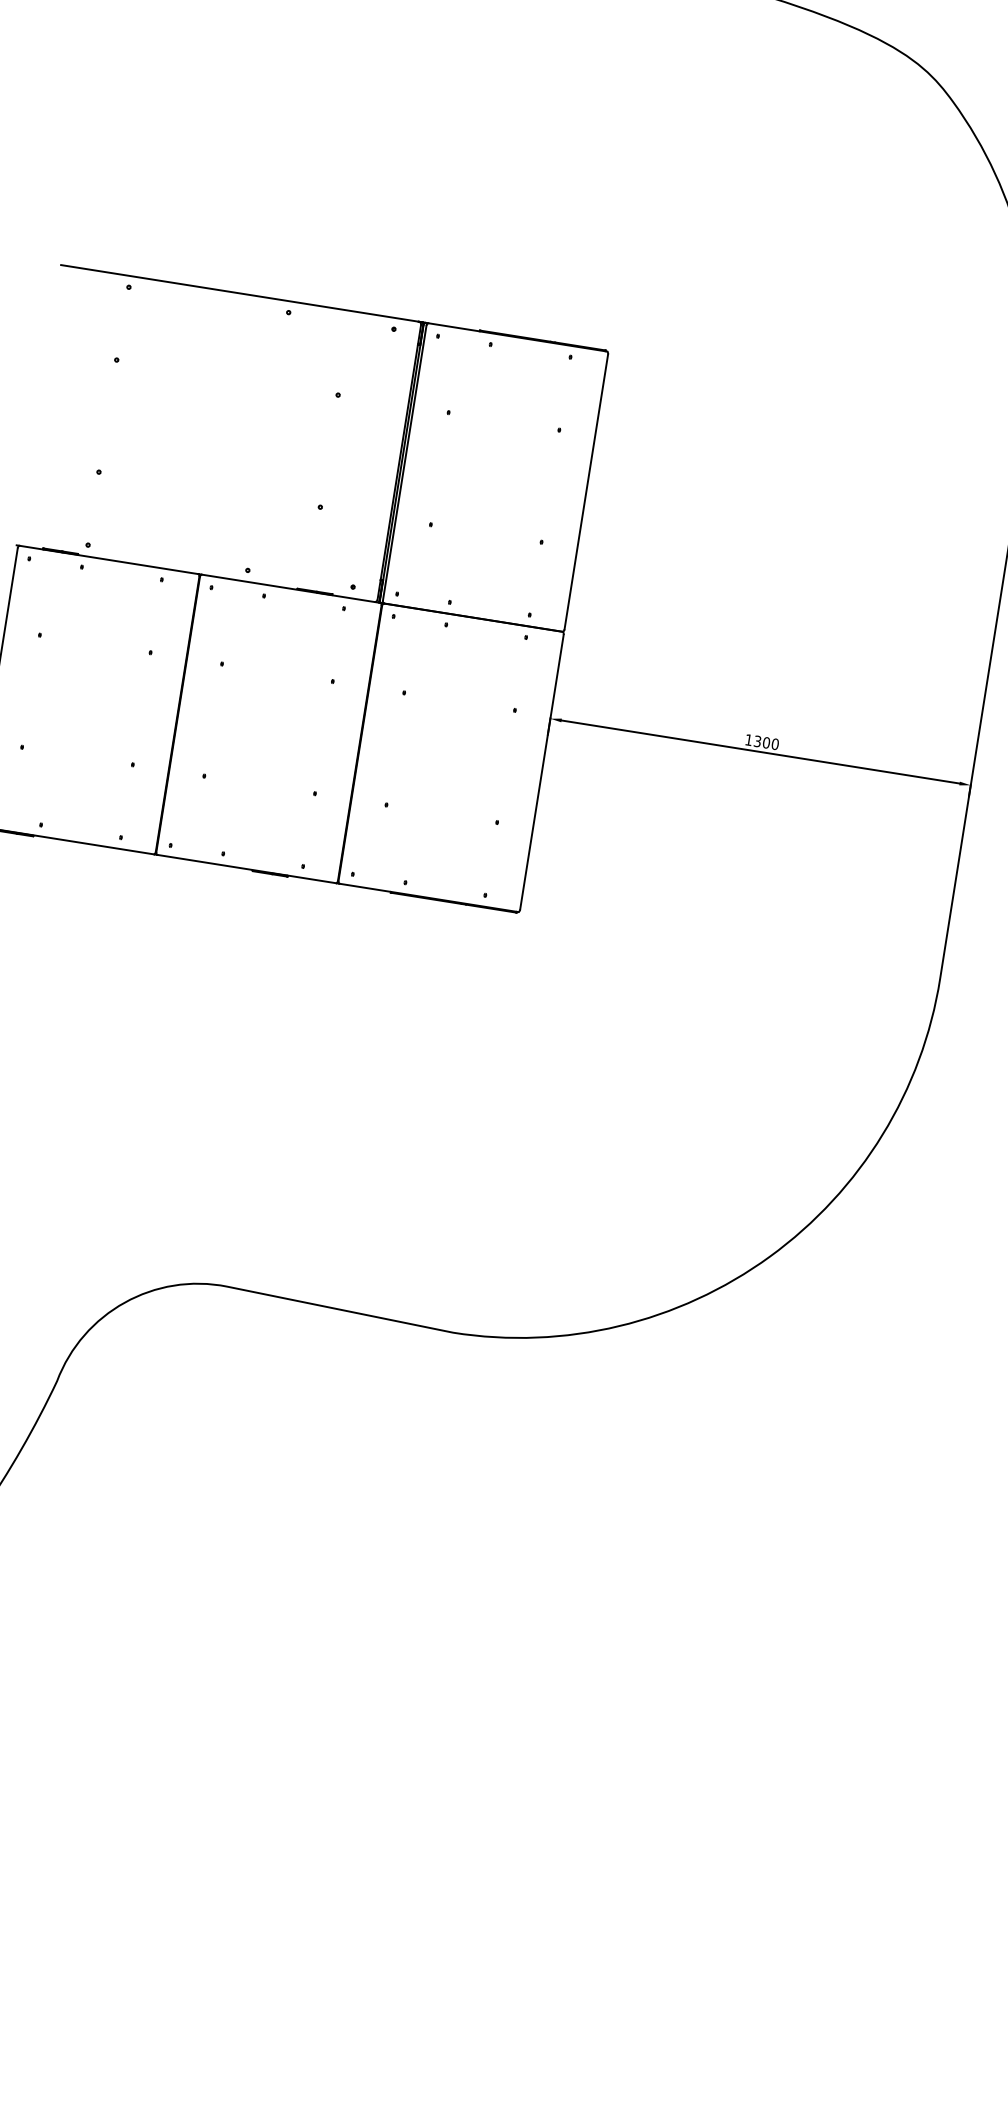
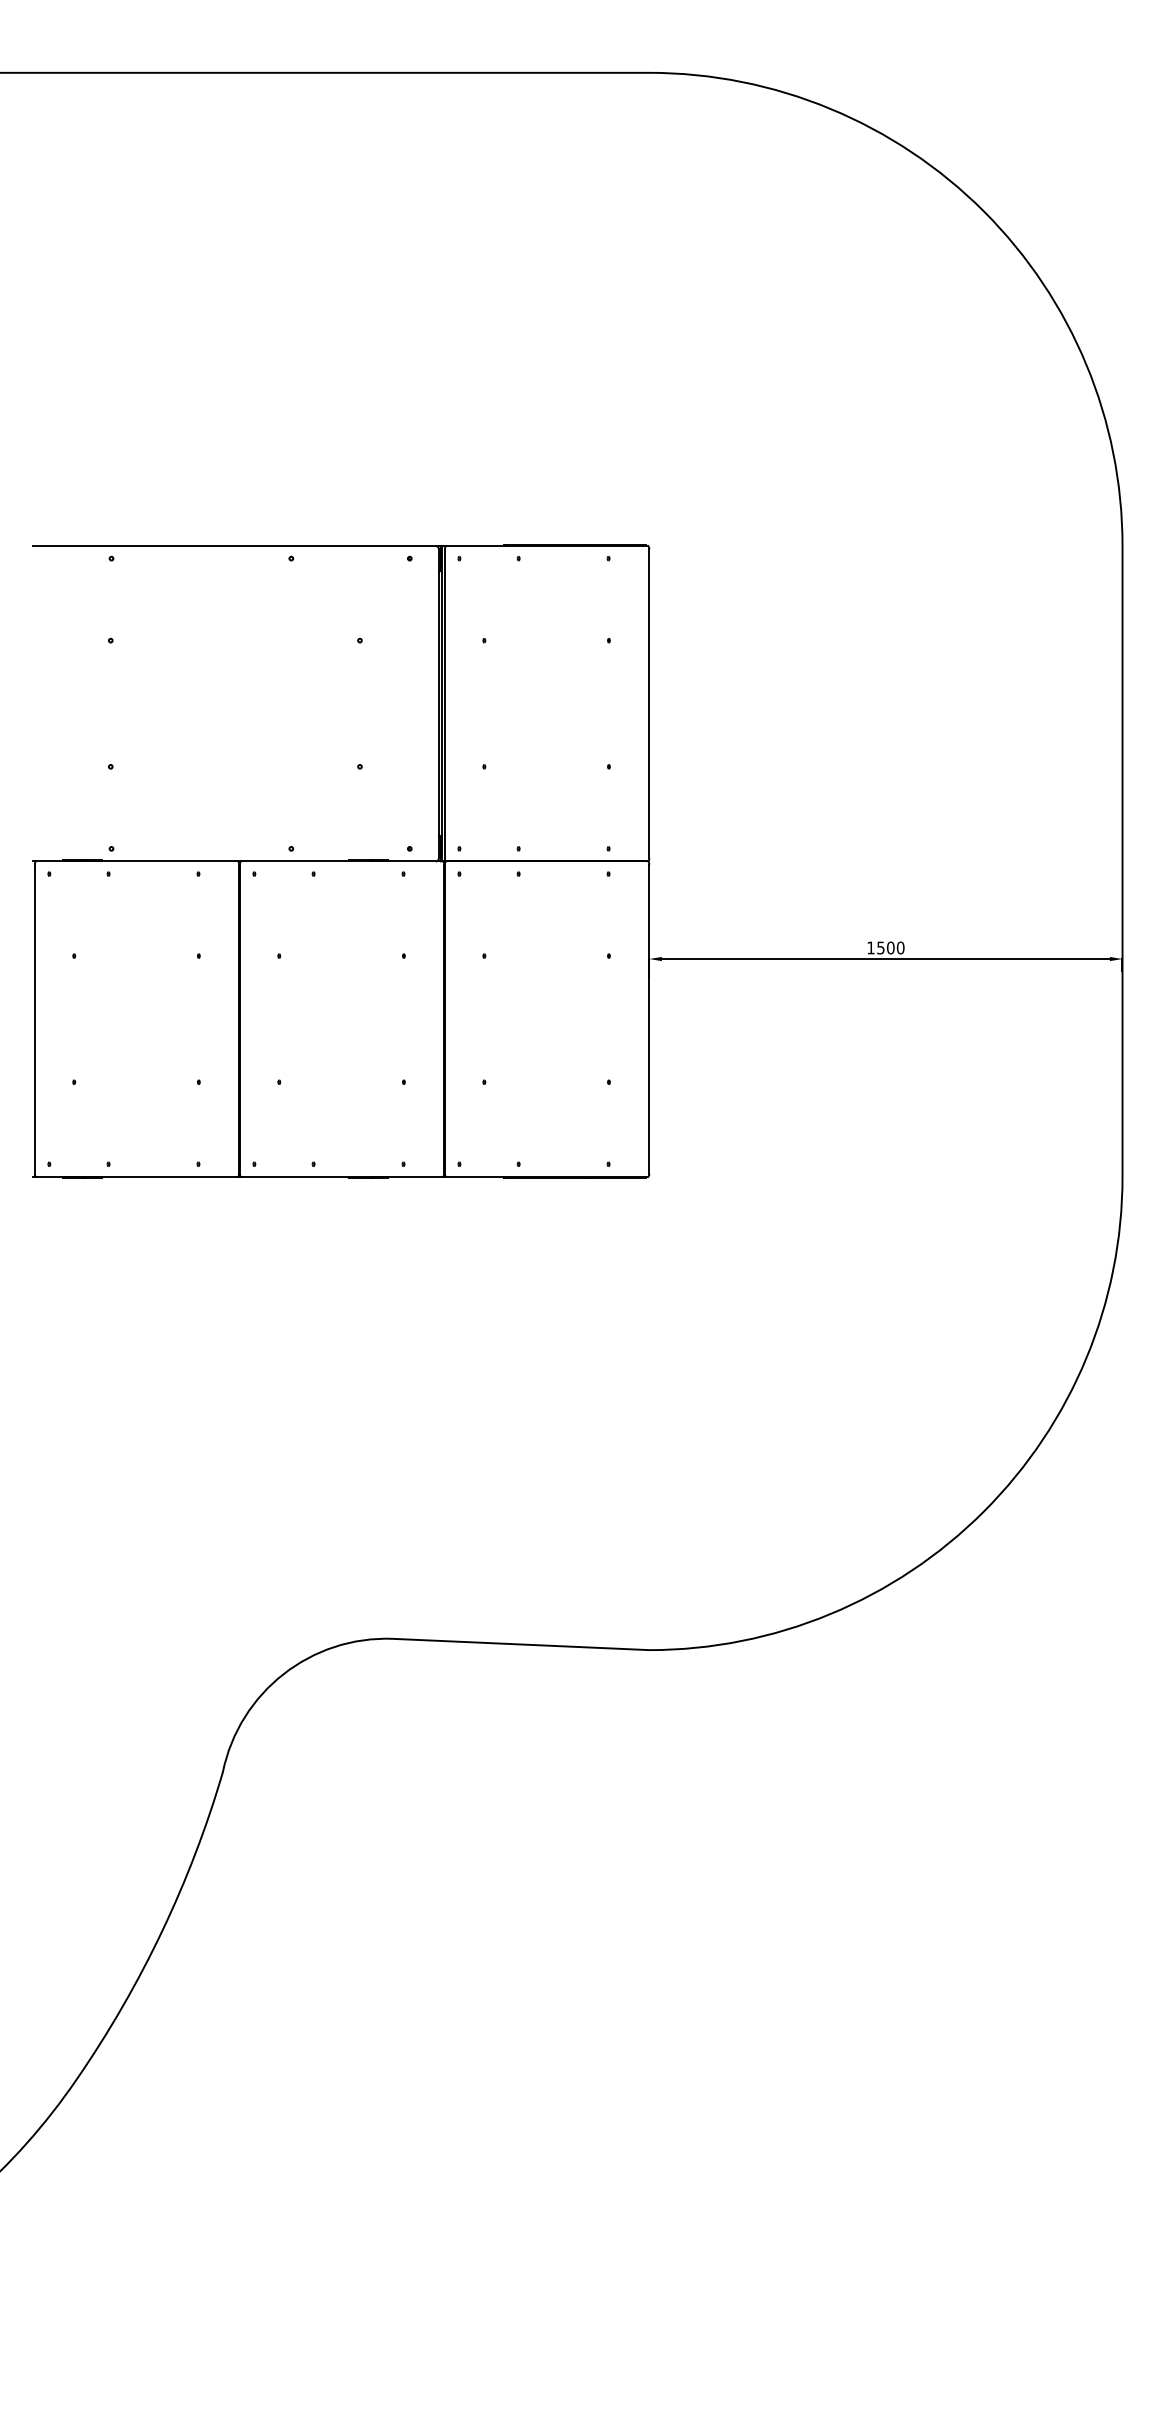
text: (757, 740) -> (880, 947), 1300 -> 1500

